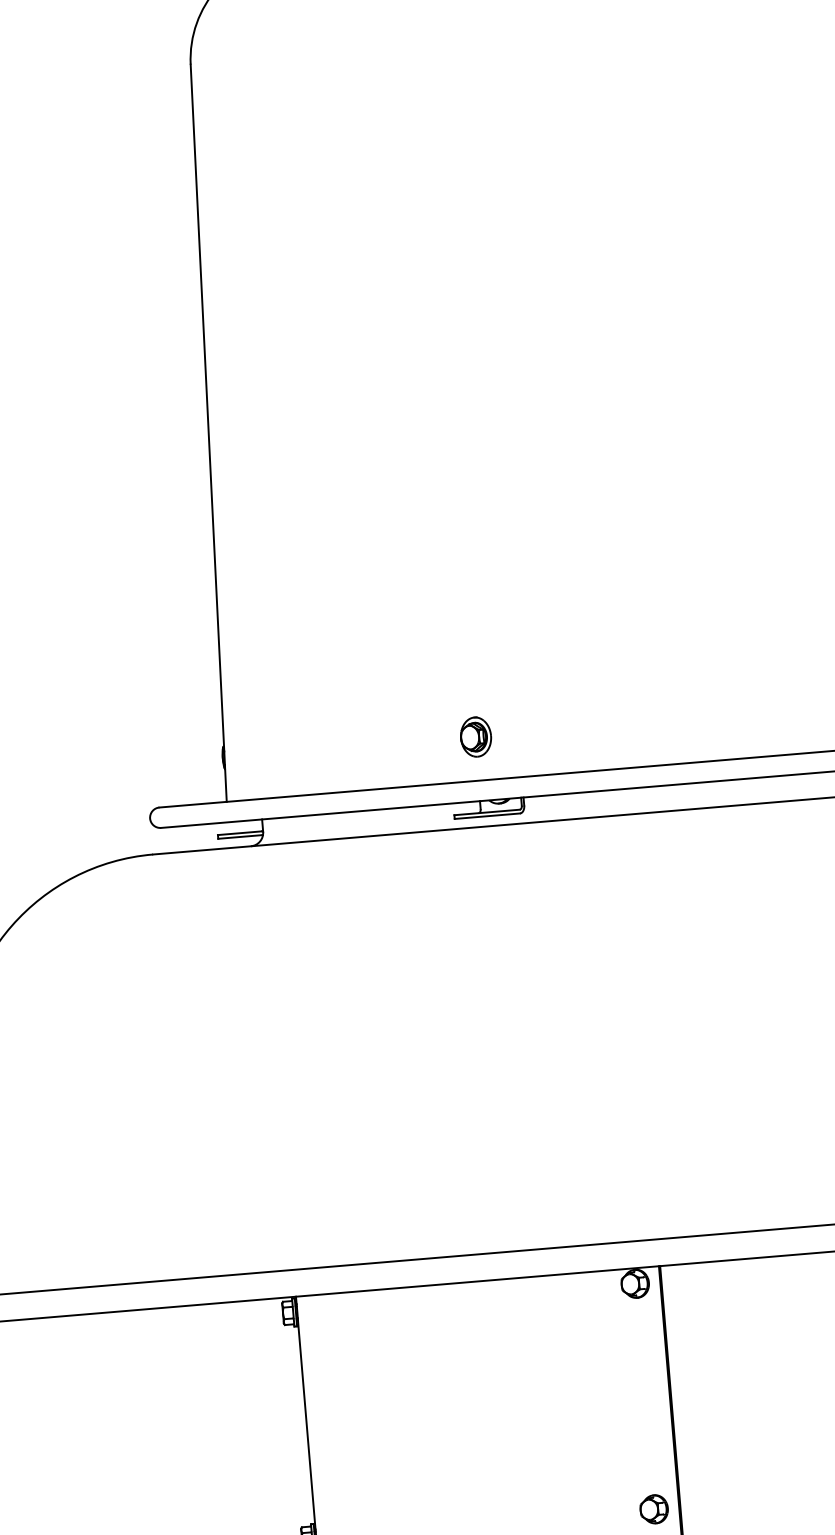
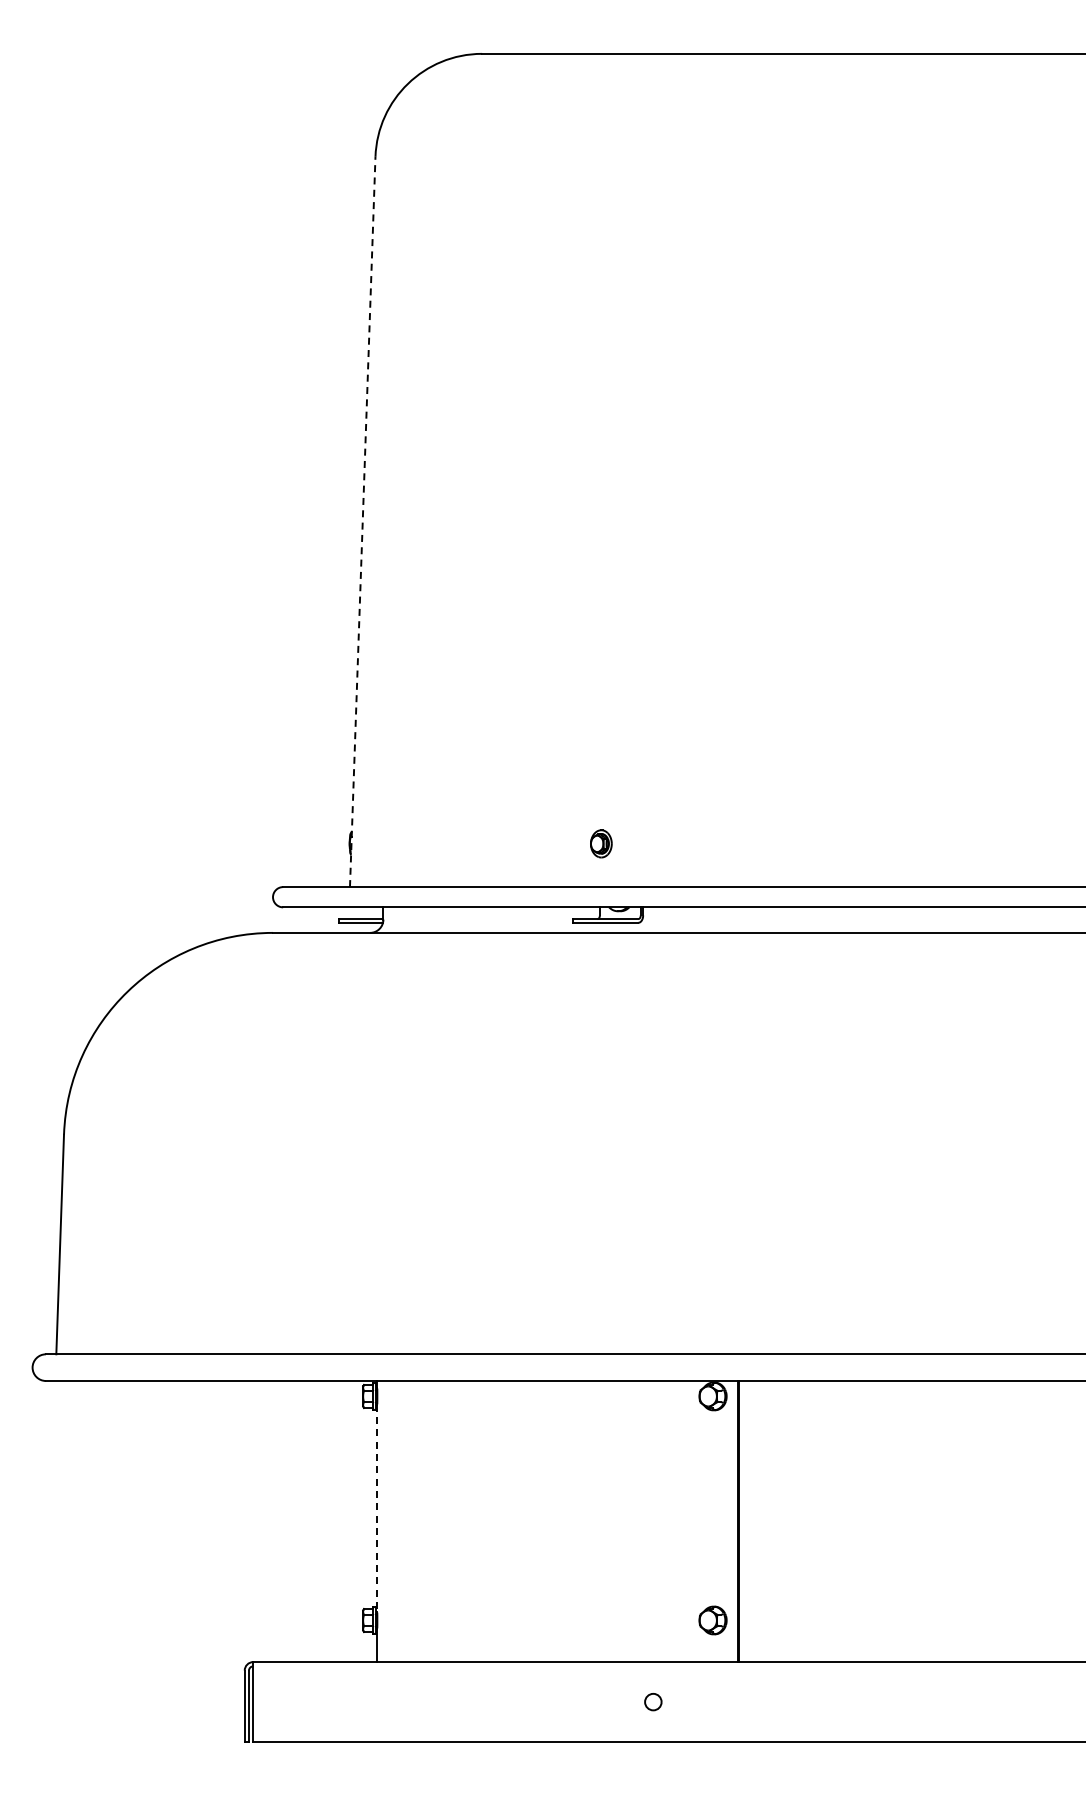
line: (208, 432) -> (362, 521), solid -> dashed
part: (476, 736) -> (601, 843), size x0.7
line: (306, 1425) -> (377, 1508), solid -> dashed

